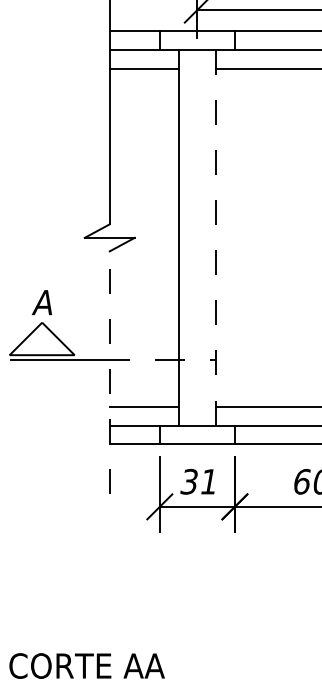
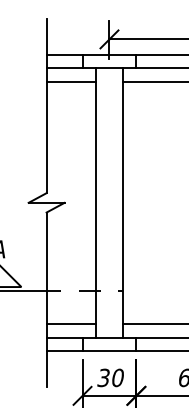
line: (216, 237) -> (123, 202), dashed -> solid
line: (109, 372) -> (46, 299), dashed -> solid
text: (209, 481) -> (118, 377), 31 -> 30

